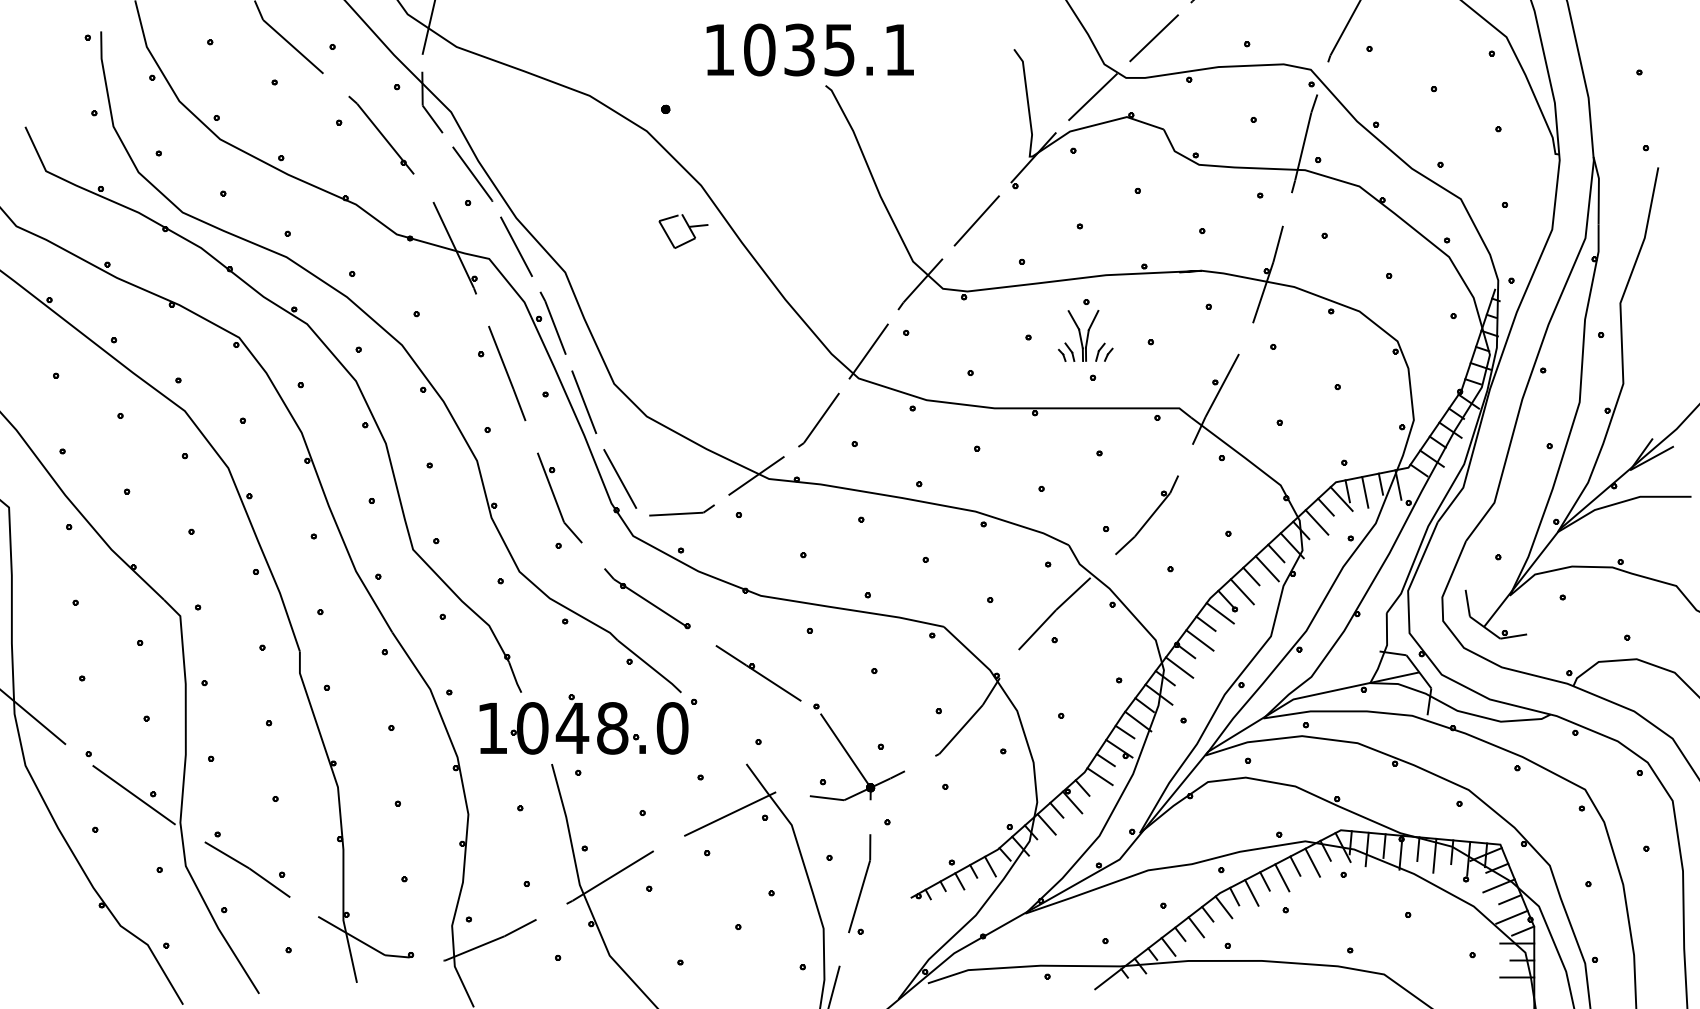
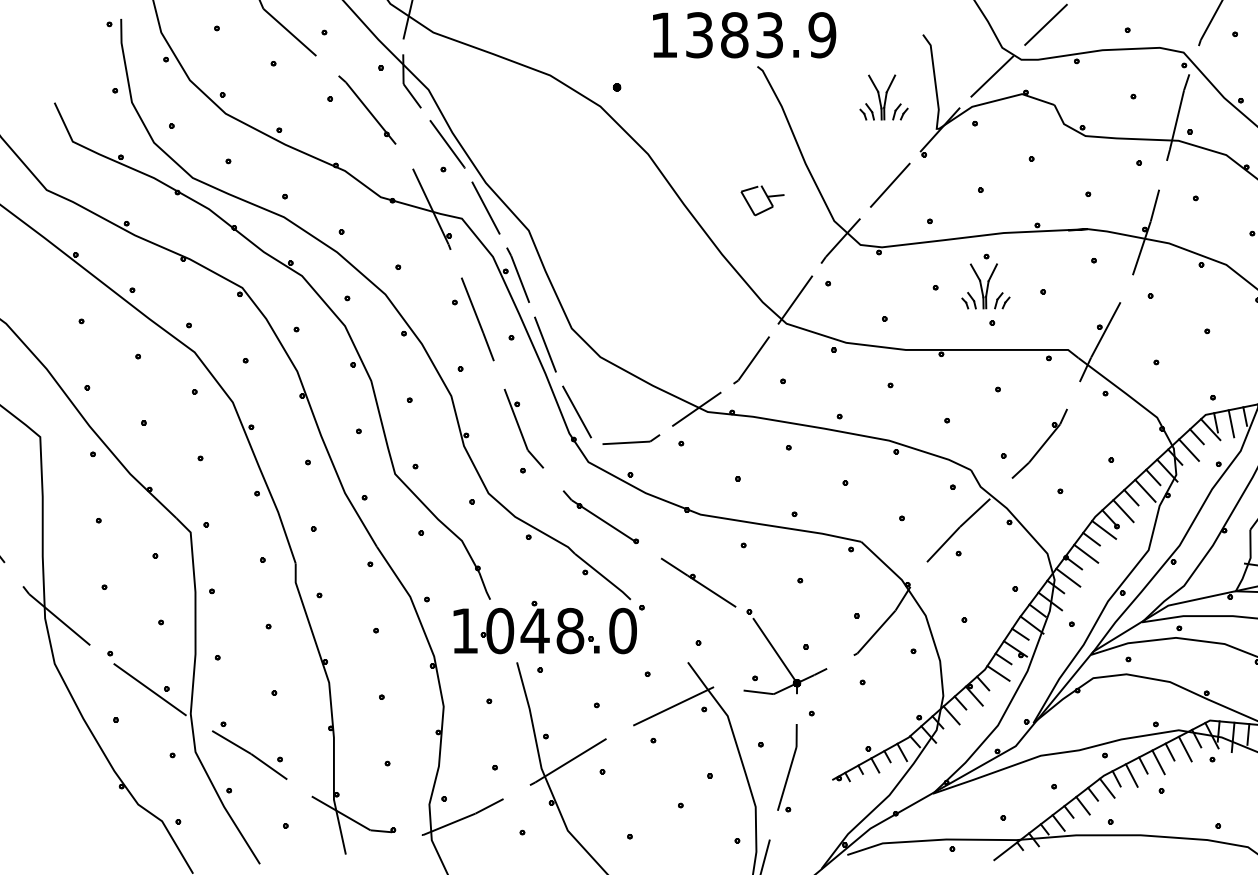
text: (829, 49) -> (760, 34), 1035.1 -> 1383.9
part: (969, 120) -> (883, 97), added
part: (683, 231) -> (762, 200), moved

